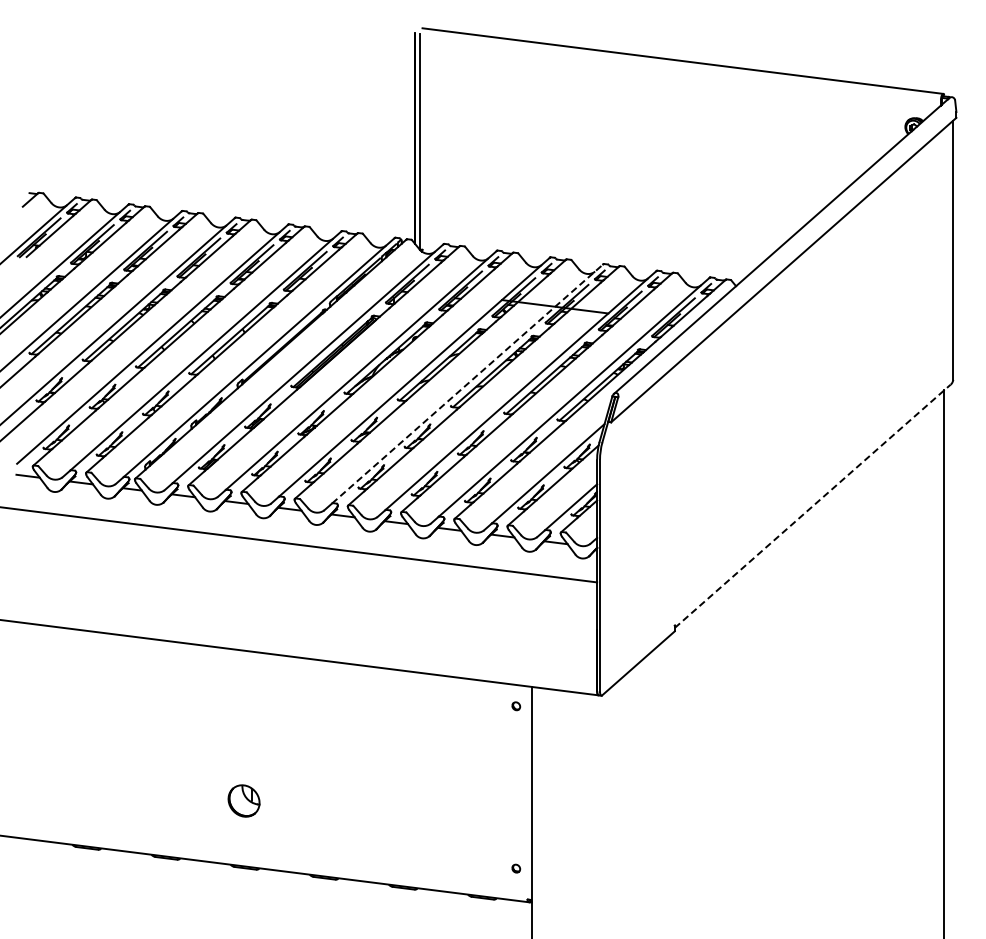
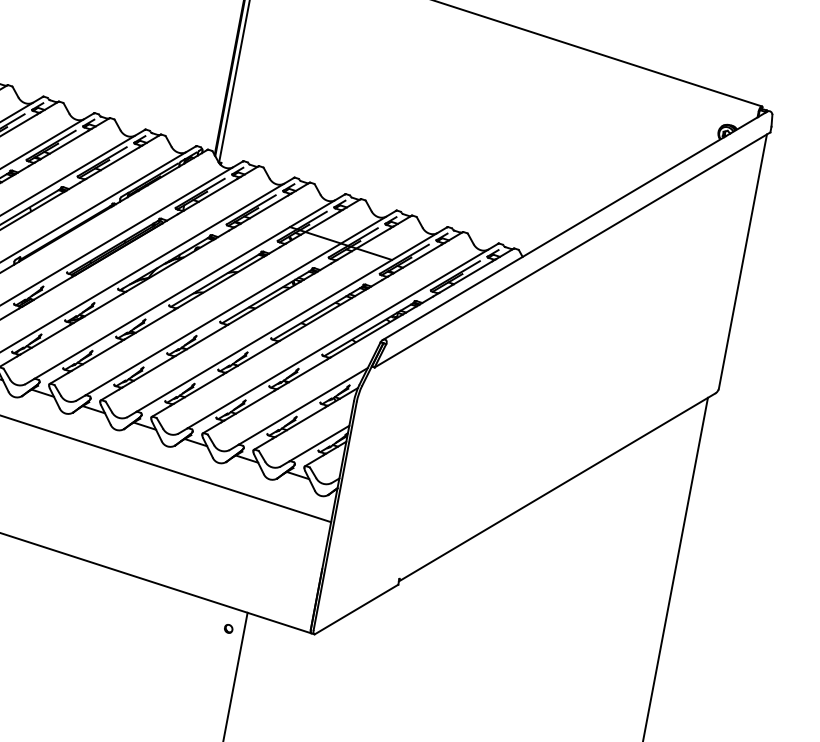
line: (467, 383) -> (240, 302), dashed -> solid
line: (812, 506) -> (556, 487), dashed -> solid

